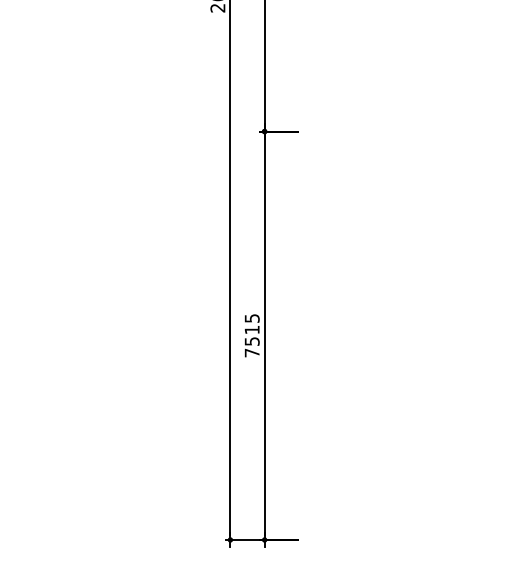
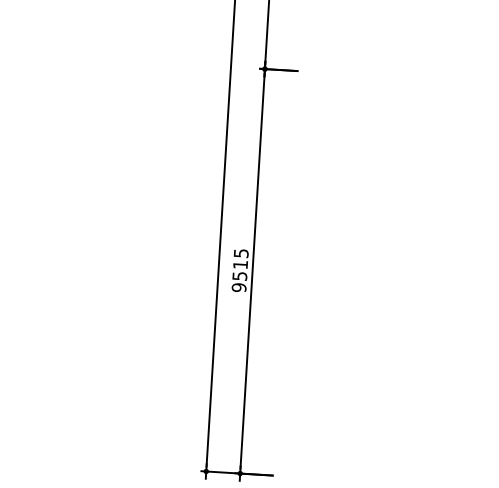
text: (251, 352) -> (238, 287), 7515 -> 9515

